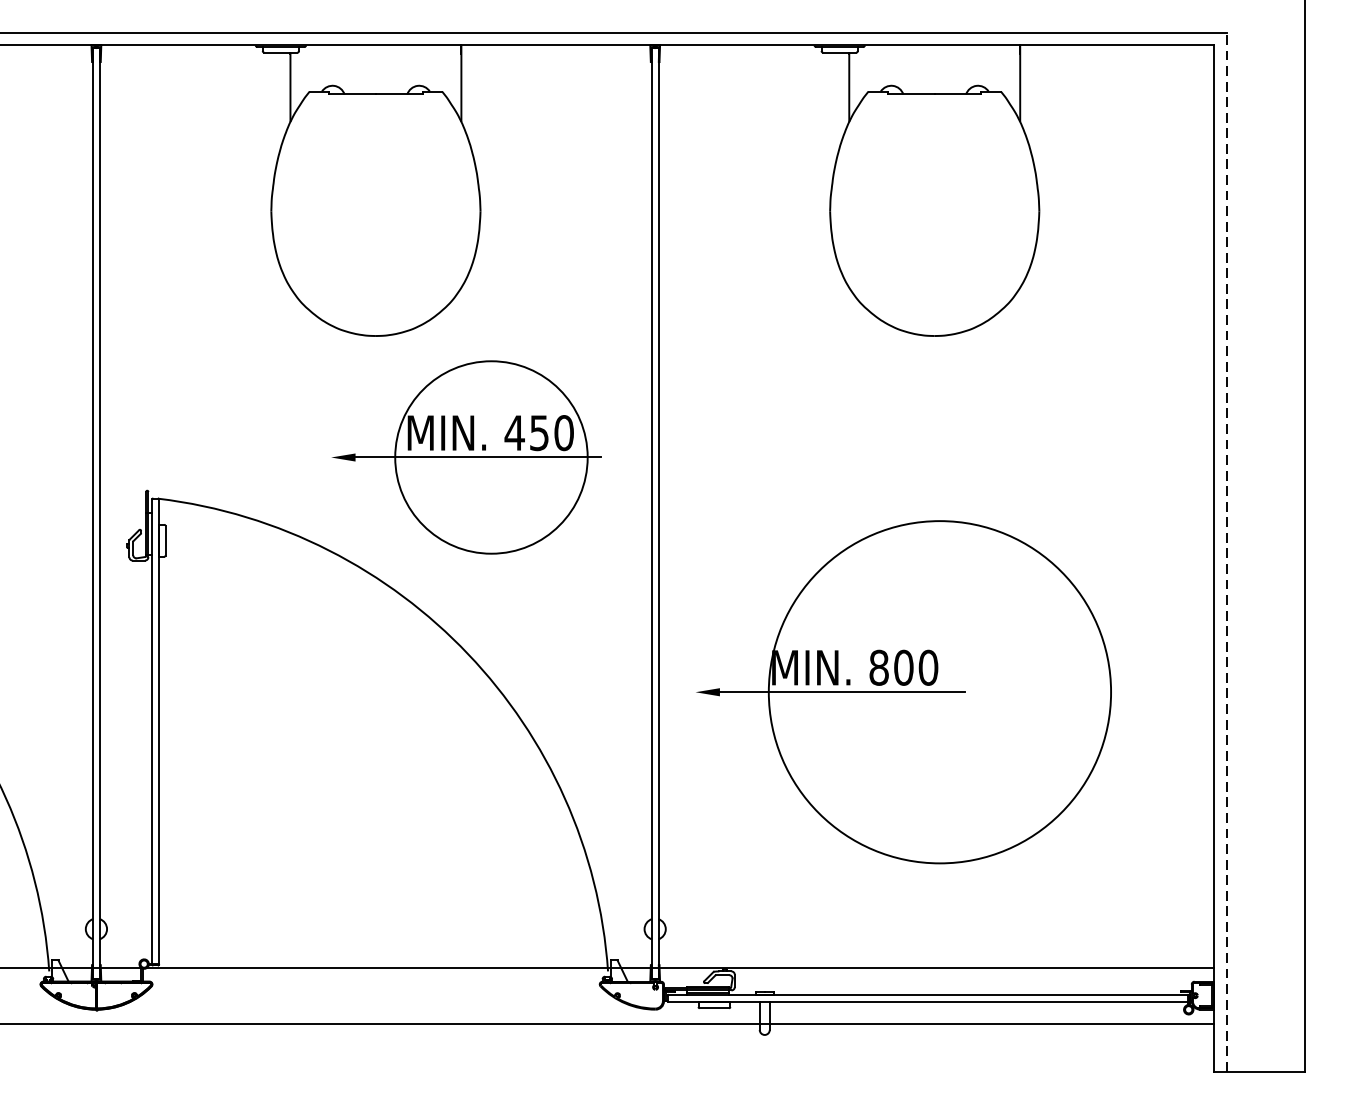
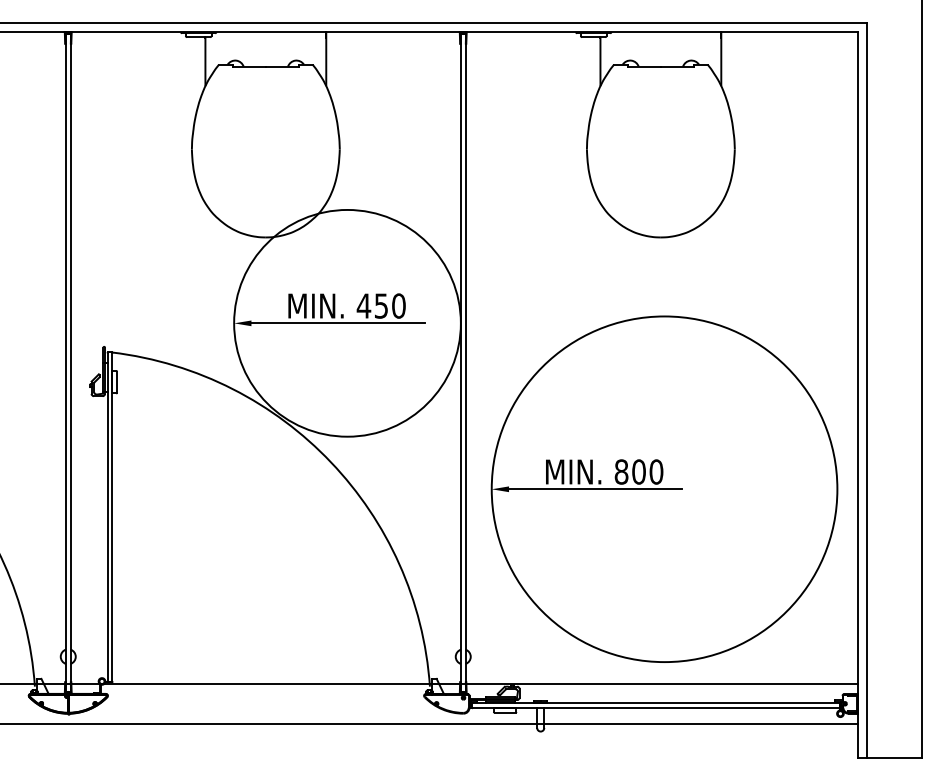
circle: (491, 456) -> (347, 322), size x1.67
line: (1227, 552) -> (867, 390), dashed -> solid
circle: (939, 692) -> (664, 489), size x1.43

